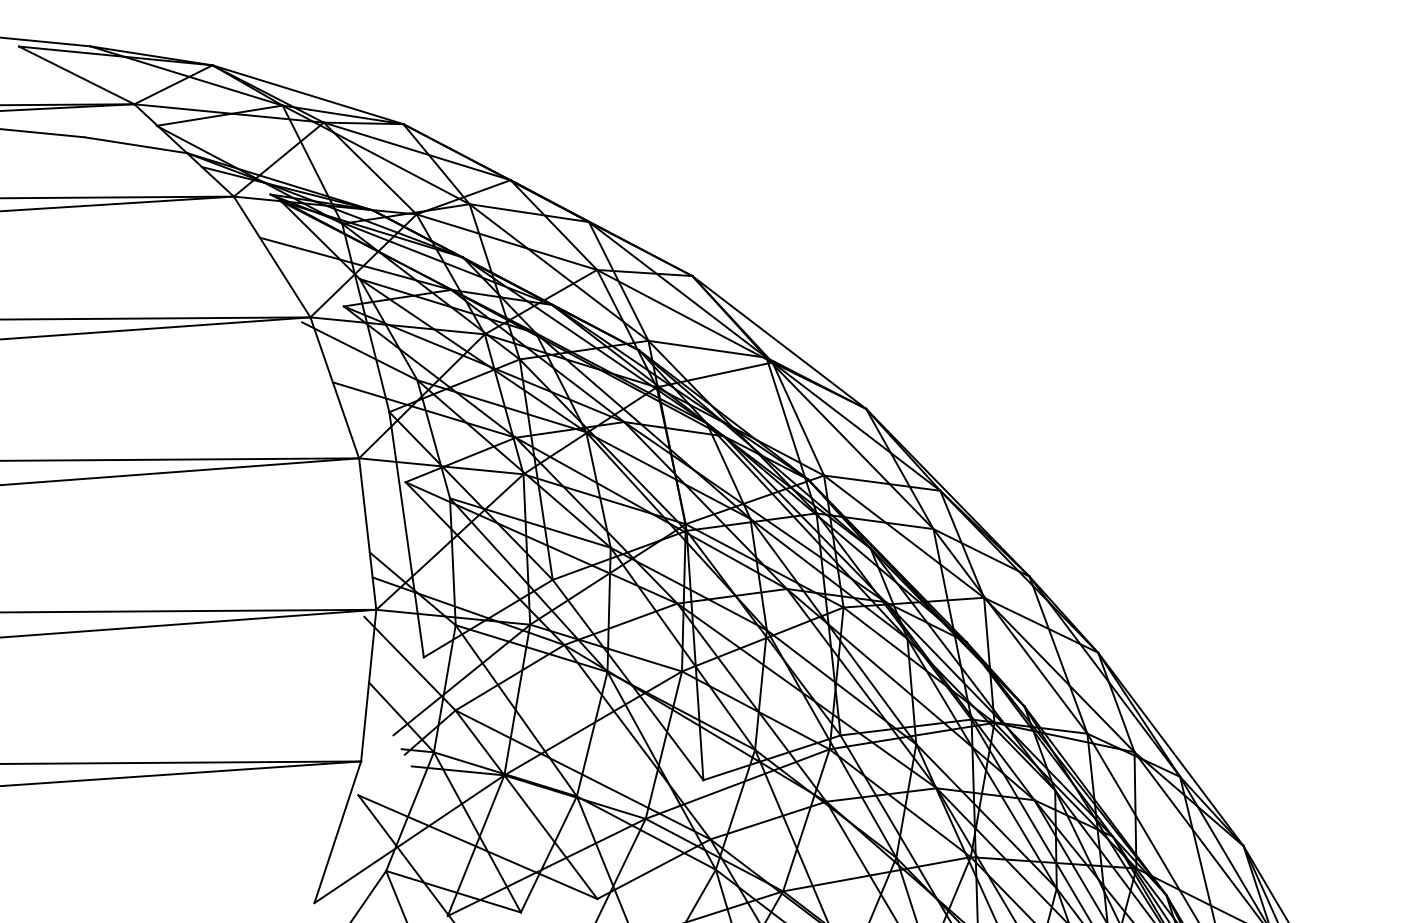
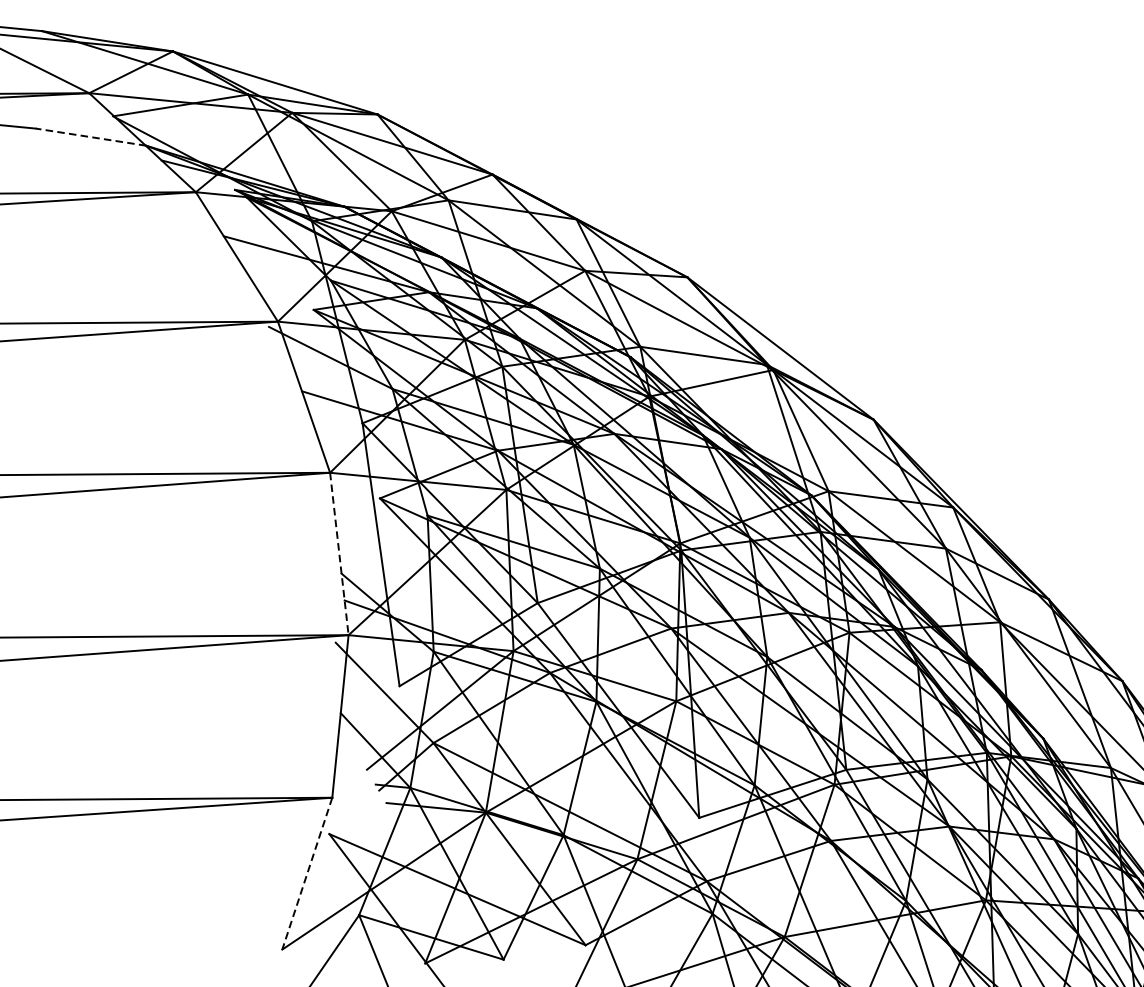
line: (135, 145) -> (90, 137), solid -> dashed
line: (367, 534) -> (339, 554), solid -> dashed
line: (337, 832) -> (306, 873), solid -> dashed

